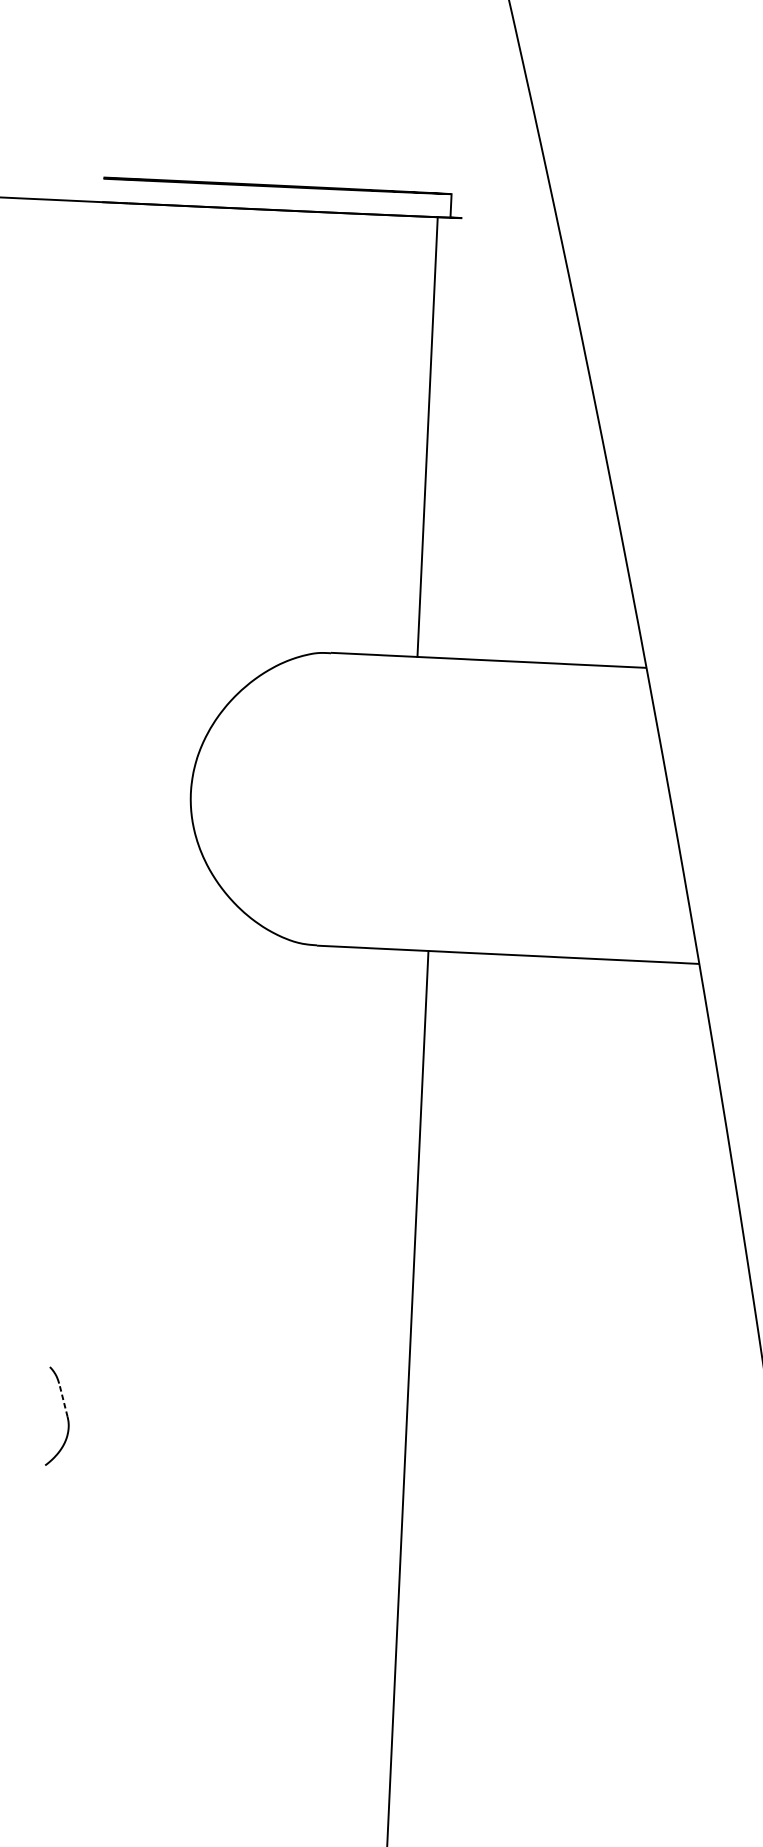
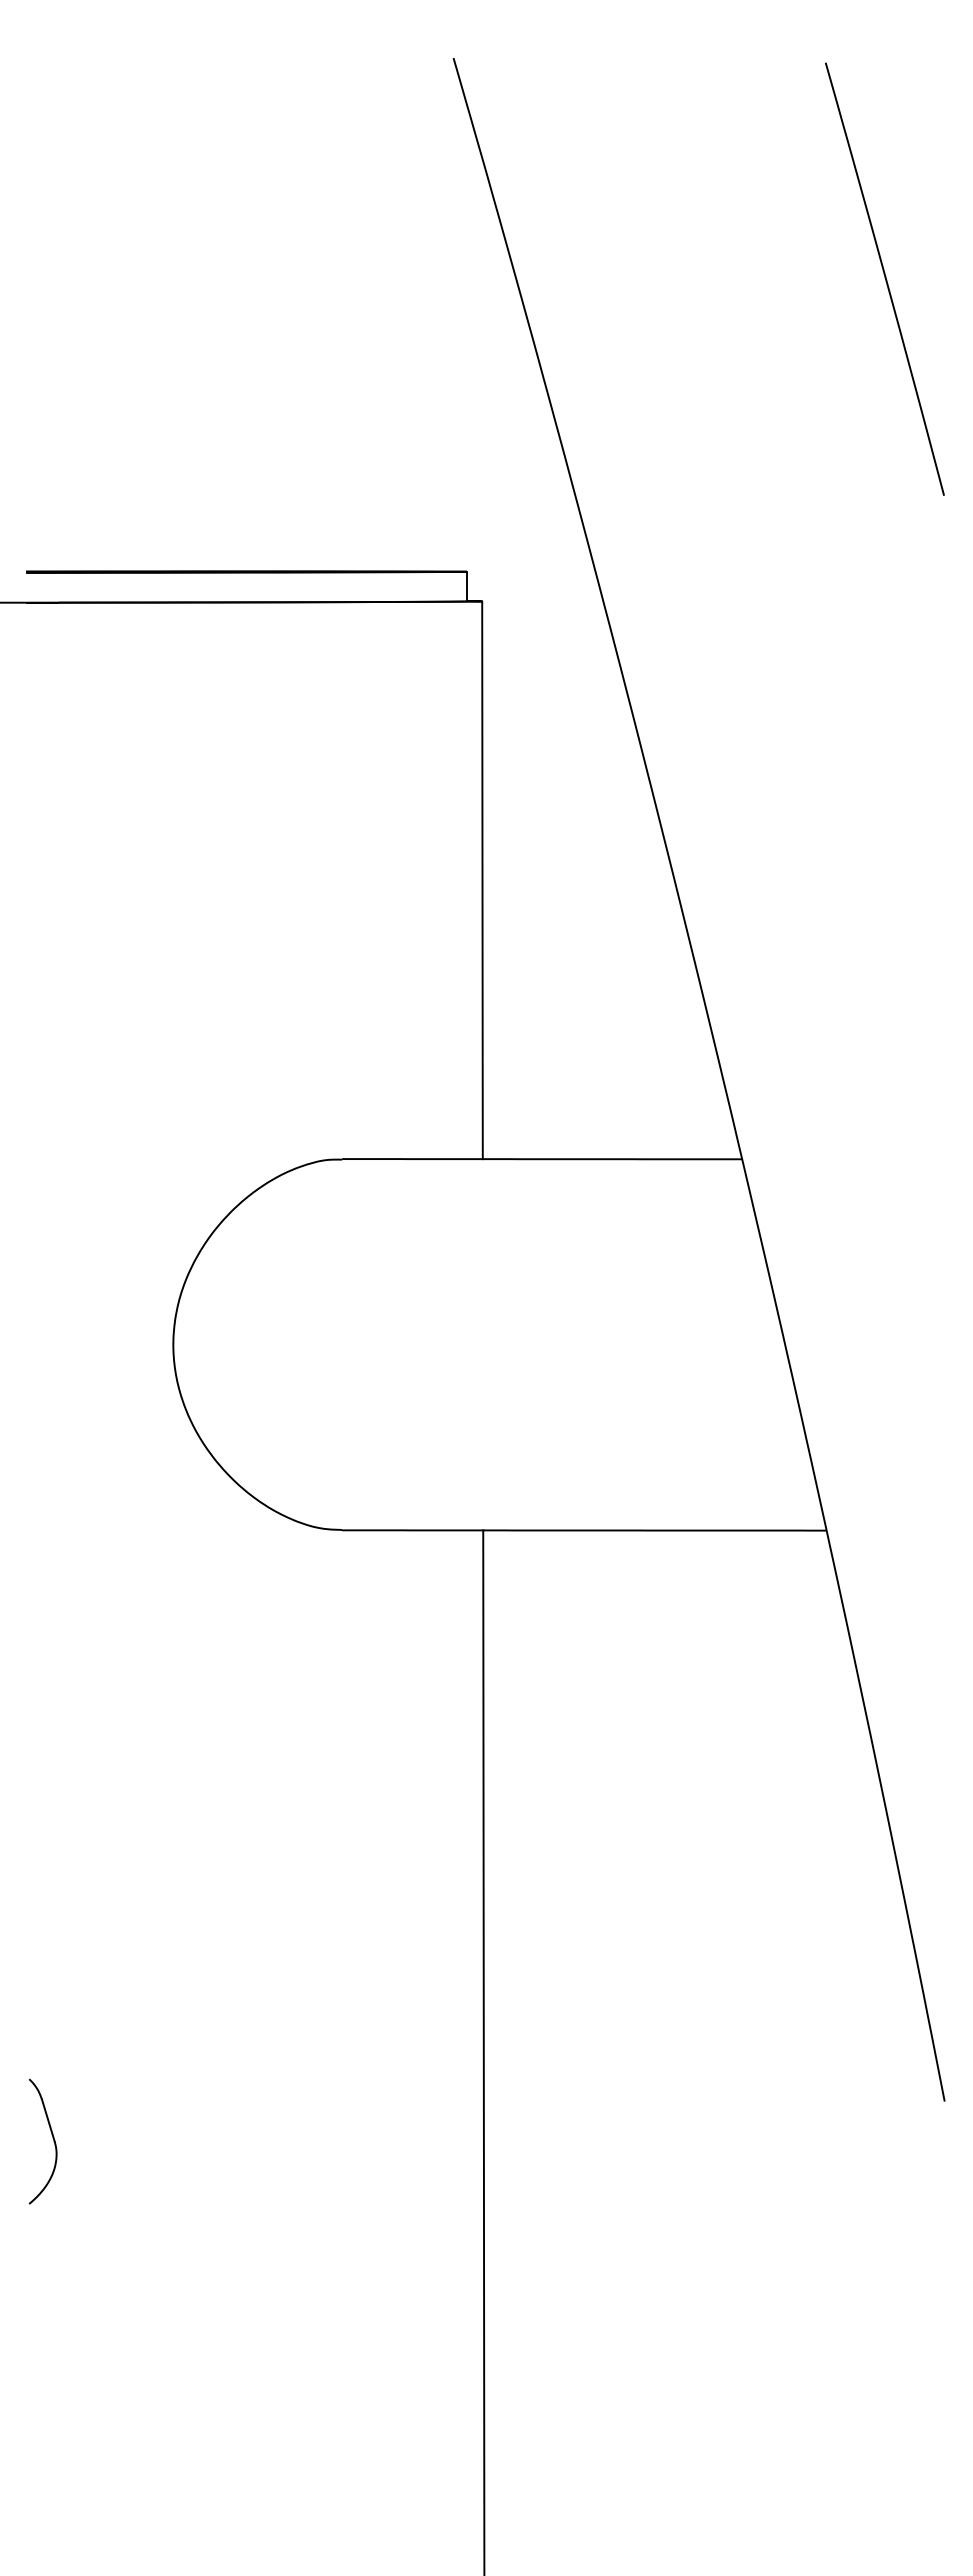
line: (427, 437) -> (482, 880), moved
line: (63, 1400) -> (48, 2120), dashed -> solid

